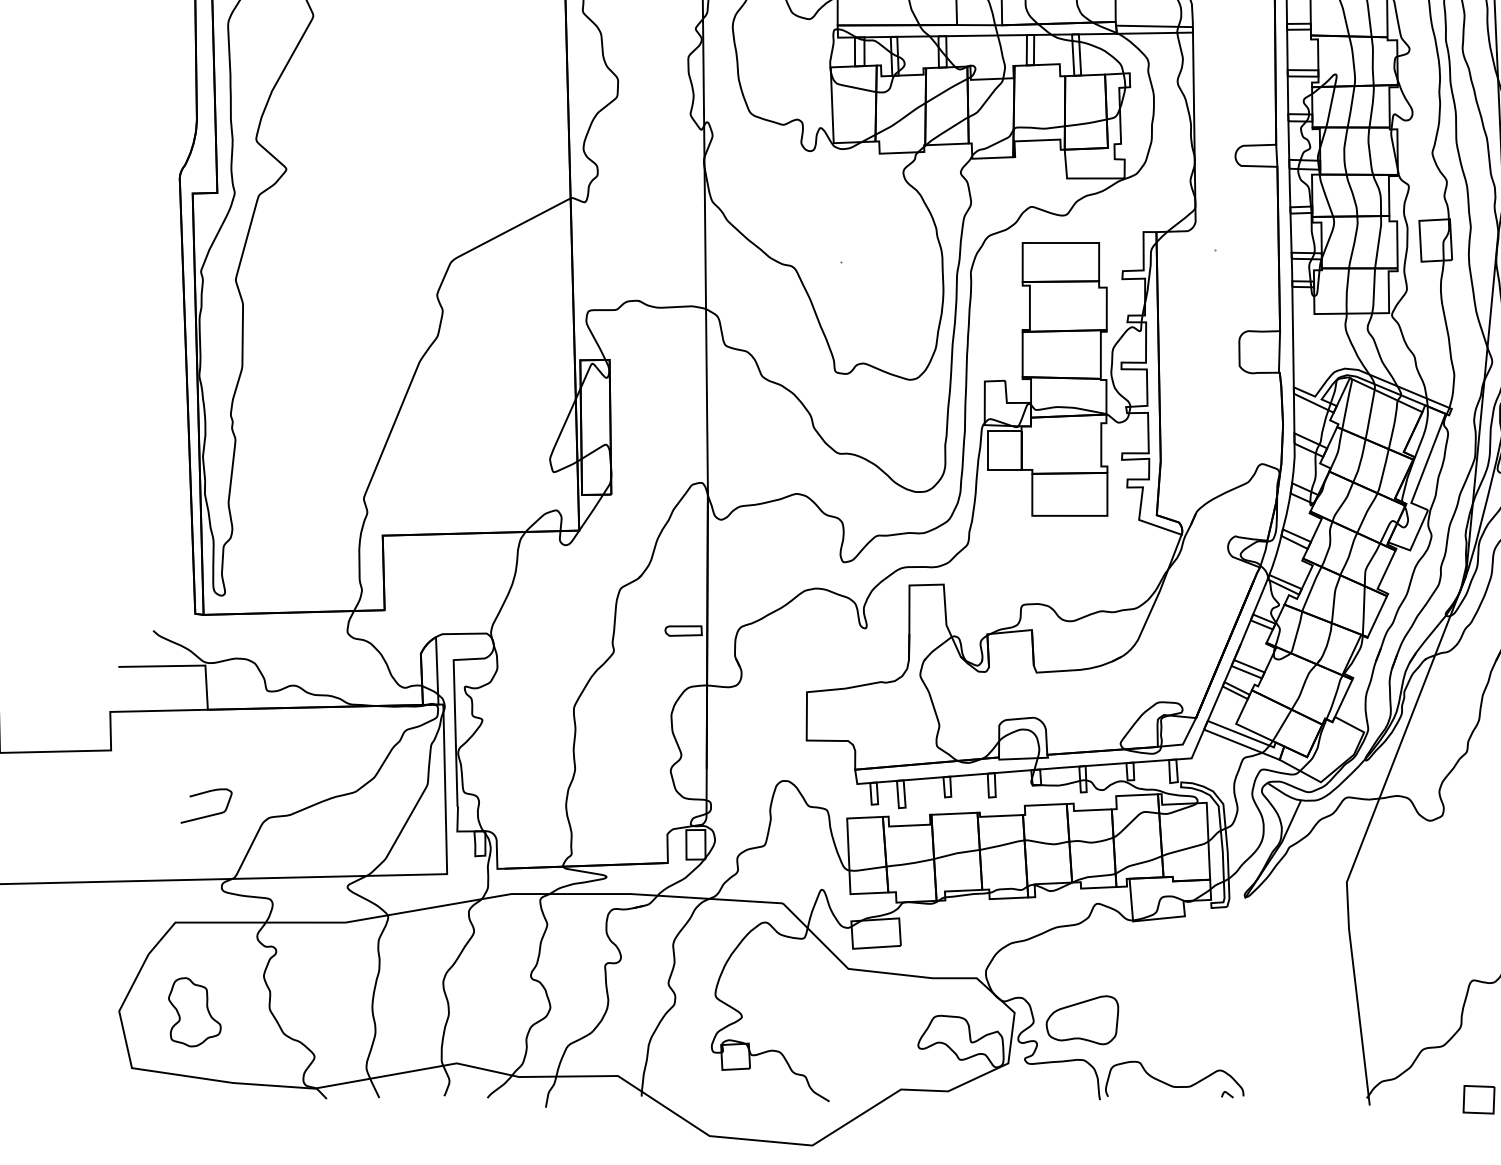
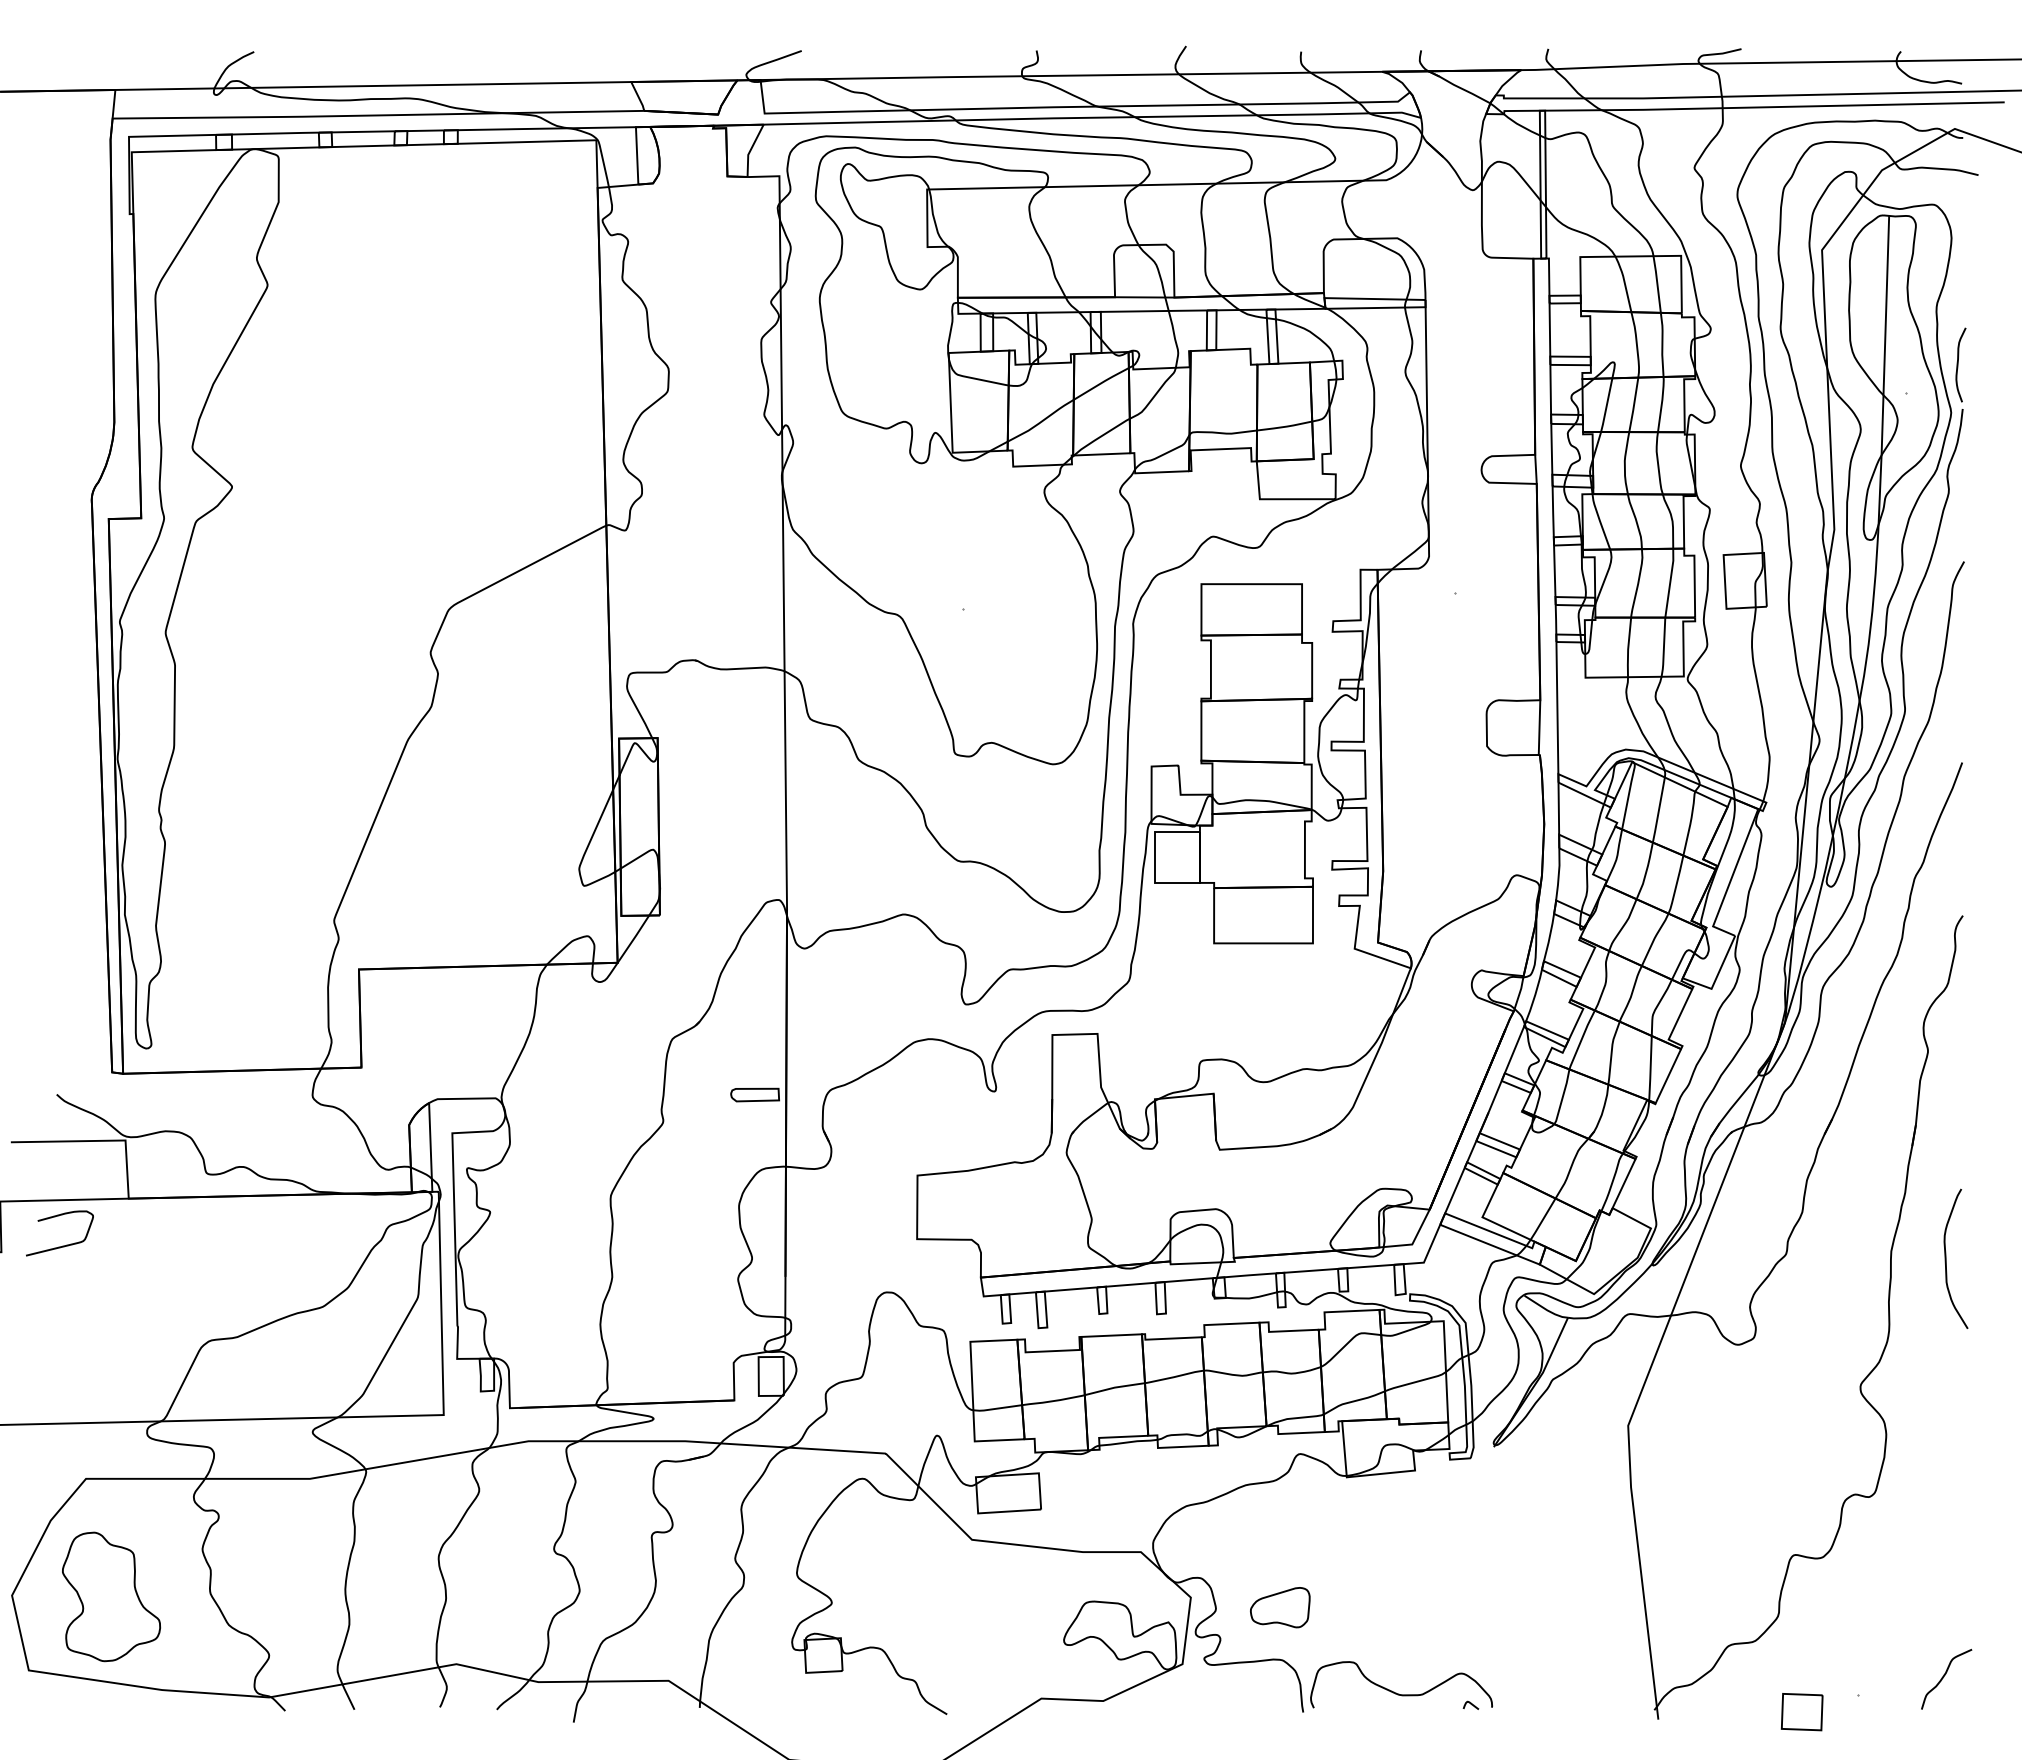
curve: (208, 815) -> (62, 1245), moved
part: (194, 1011) -> (111, 1596), size x1.43
part: (1082, 1020) -> (1280, 1607), size x0.62

